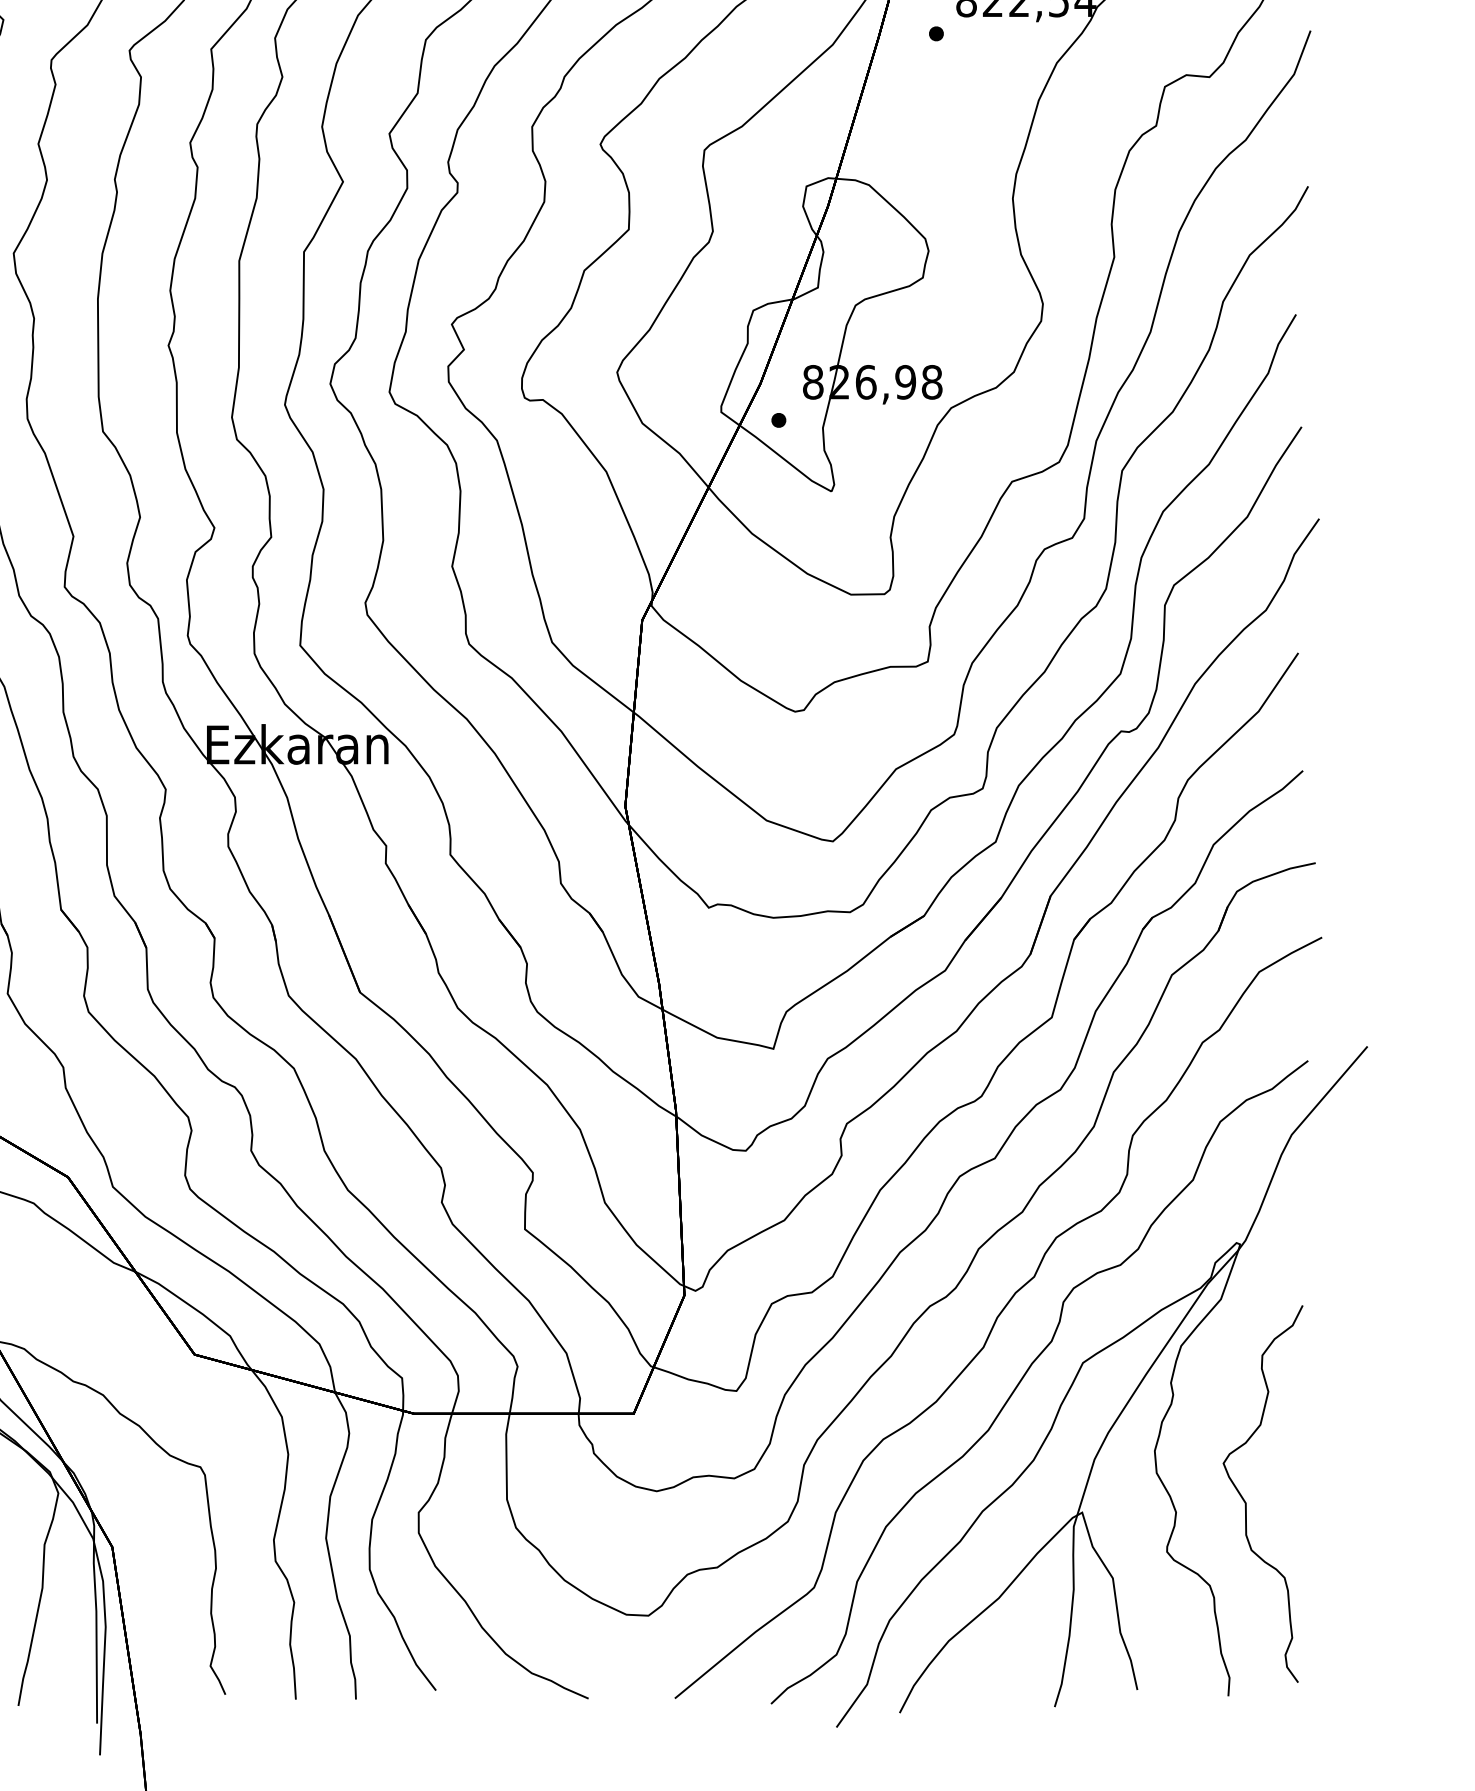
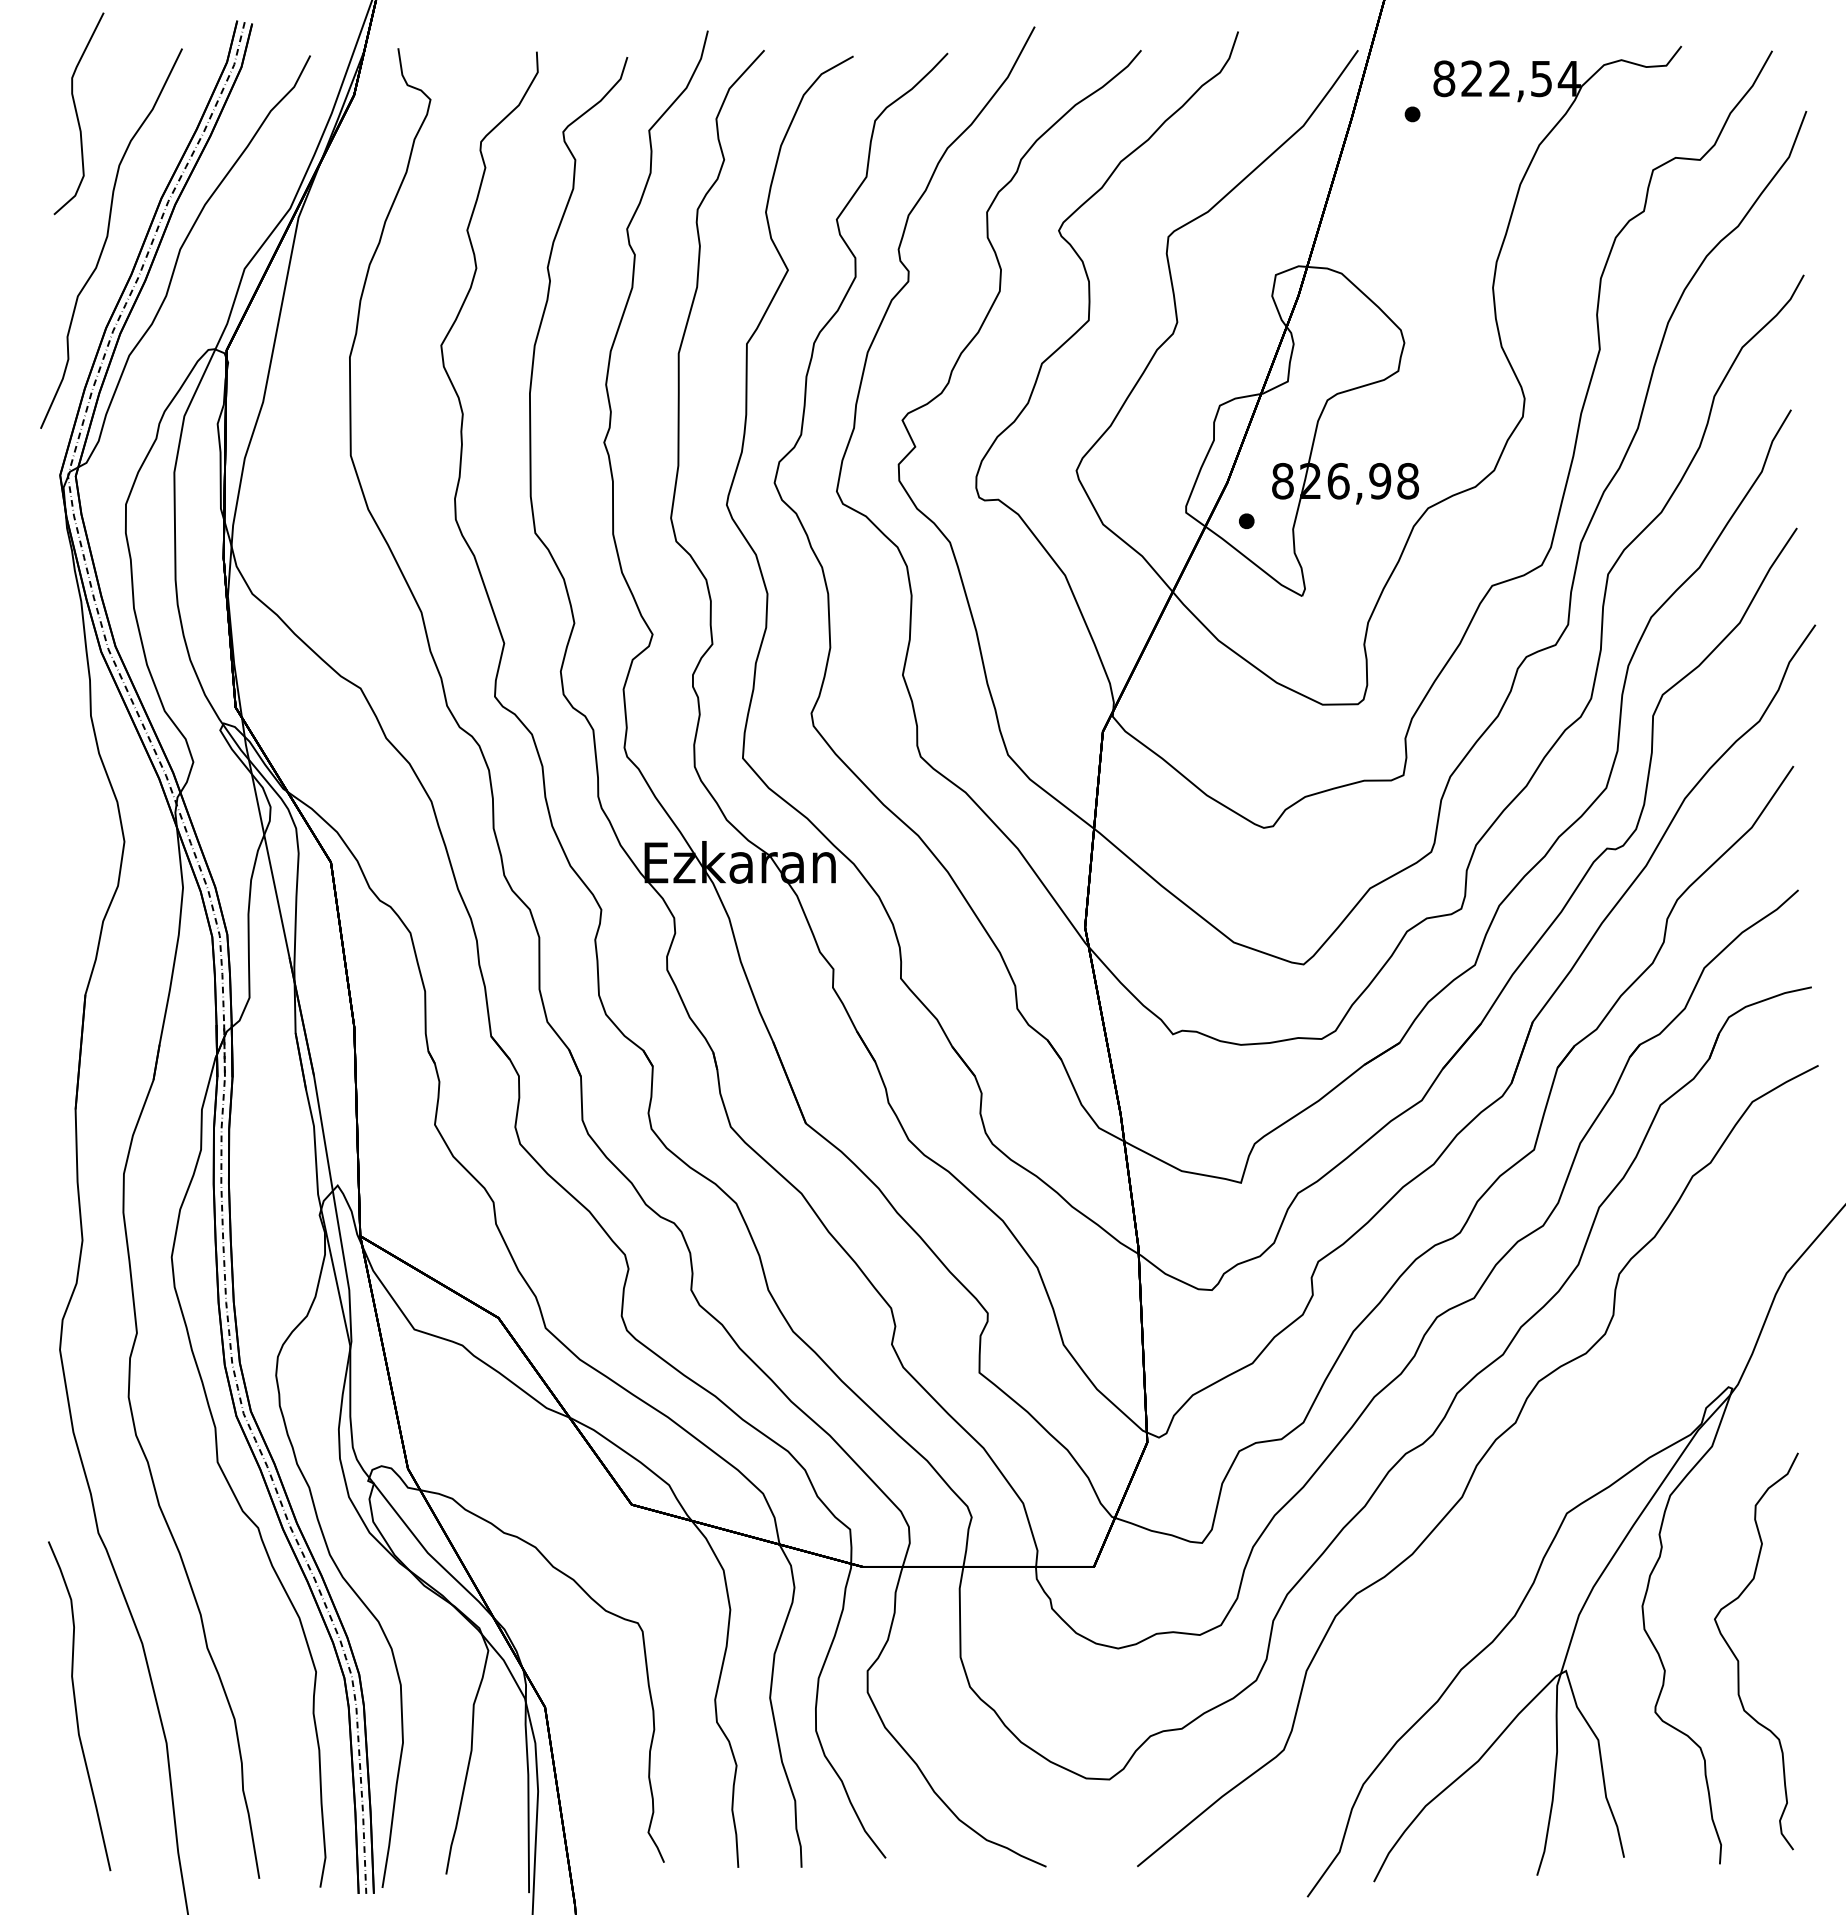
curve: (1027, 1372) -> (1508, 1523), removed

